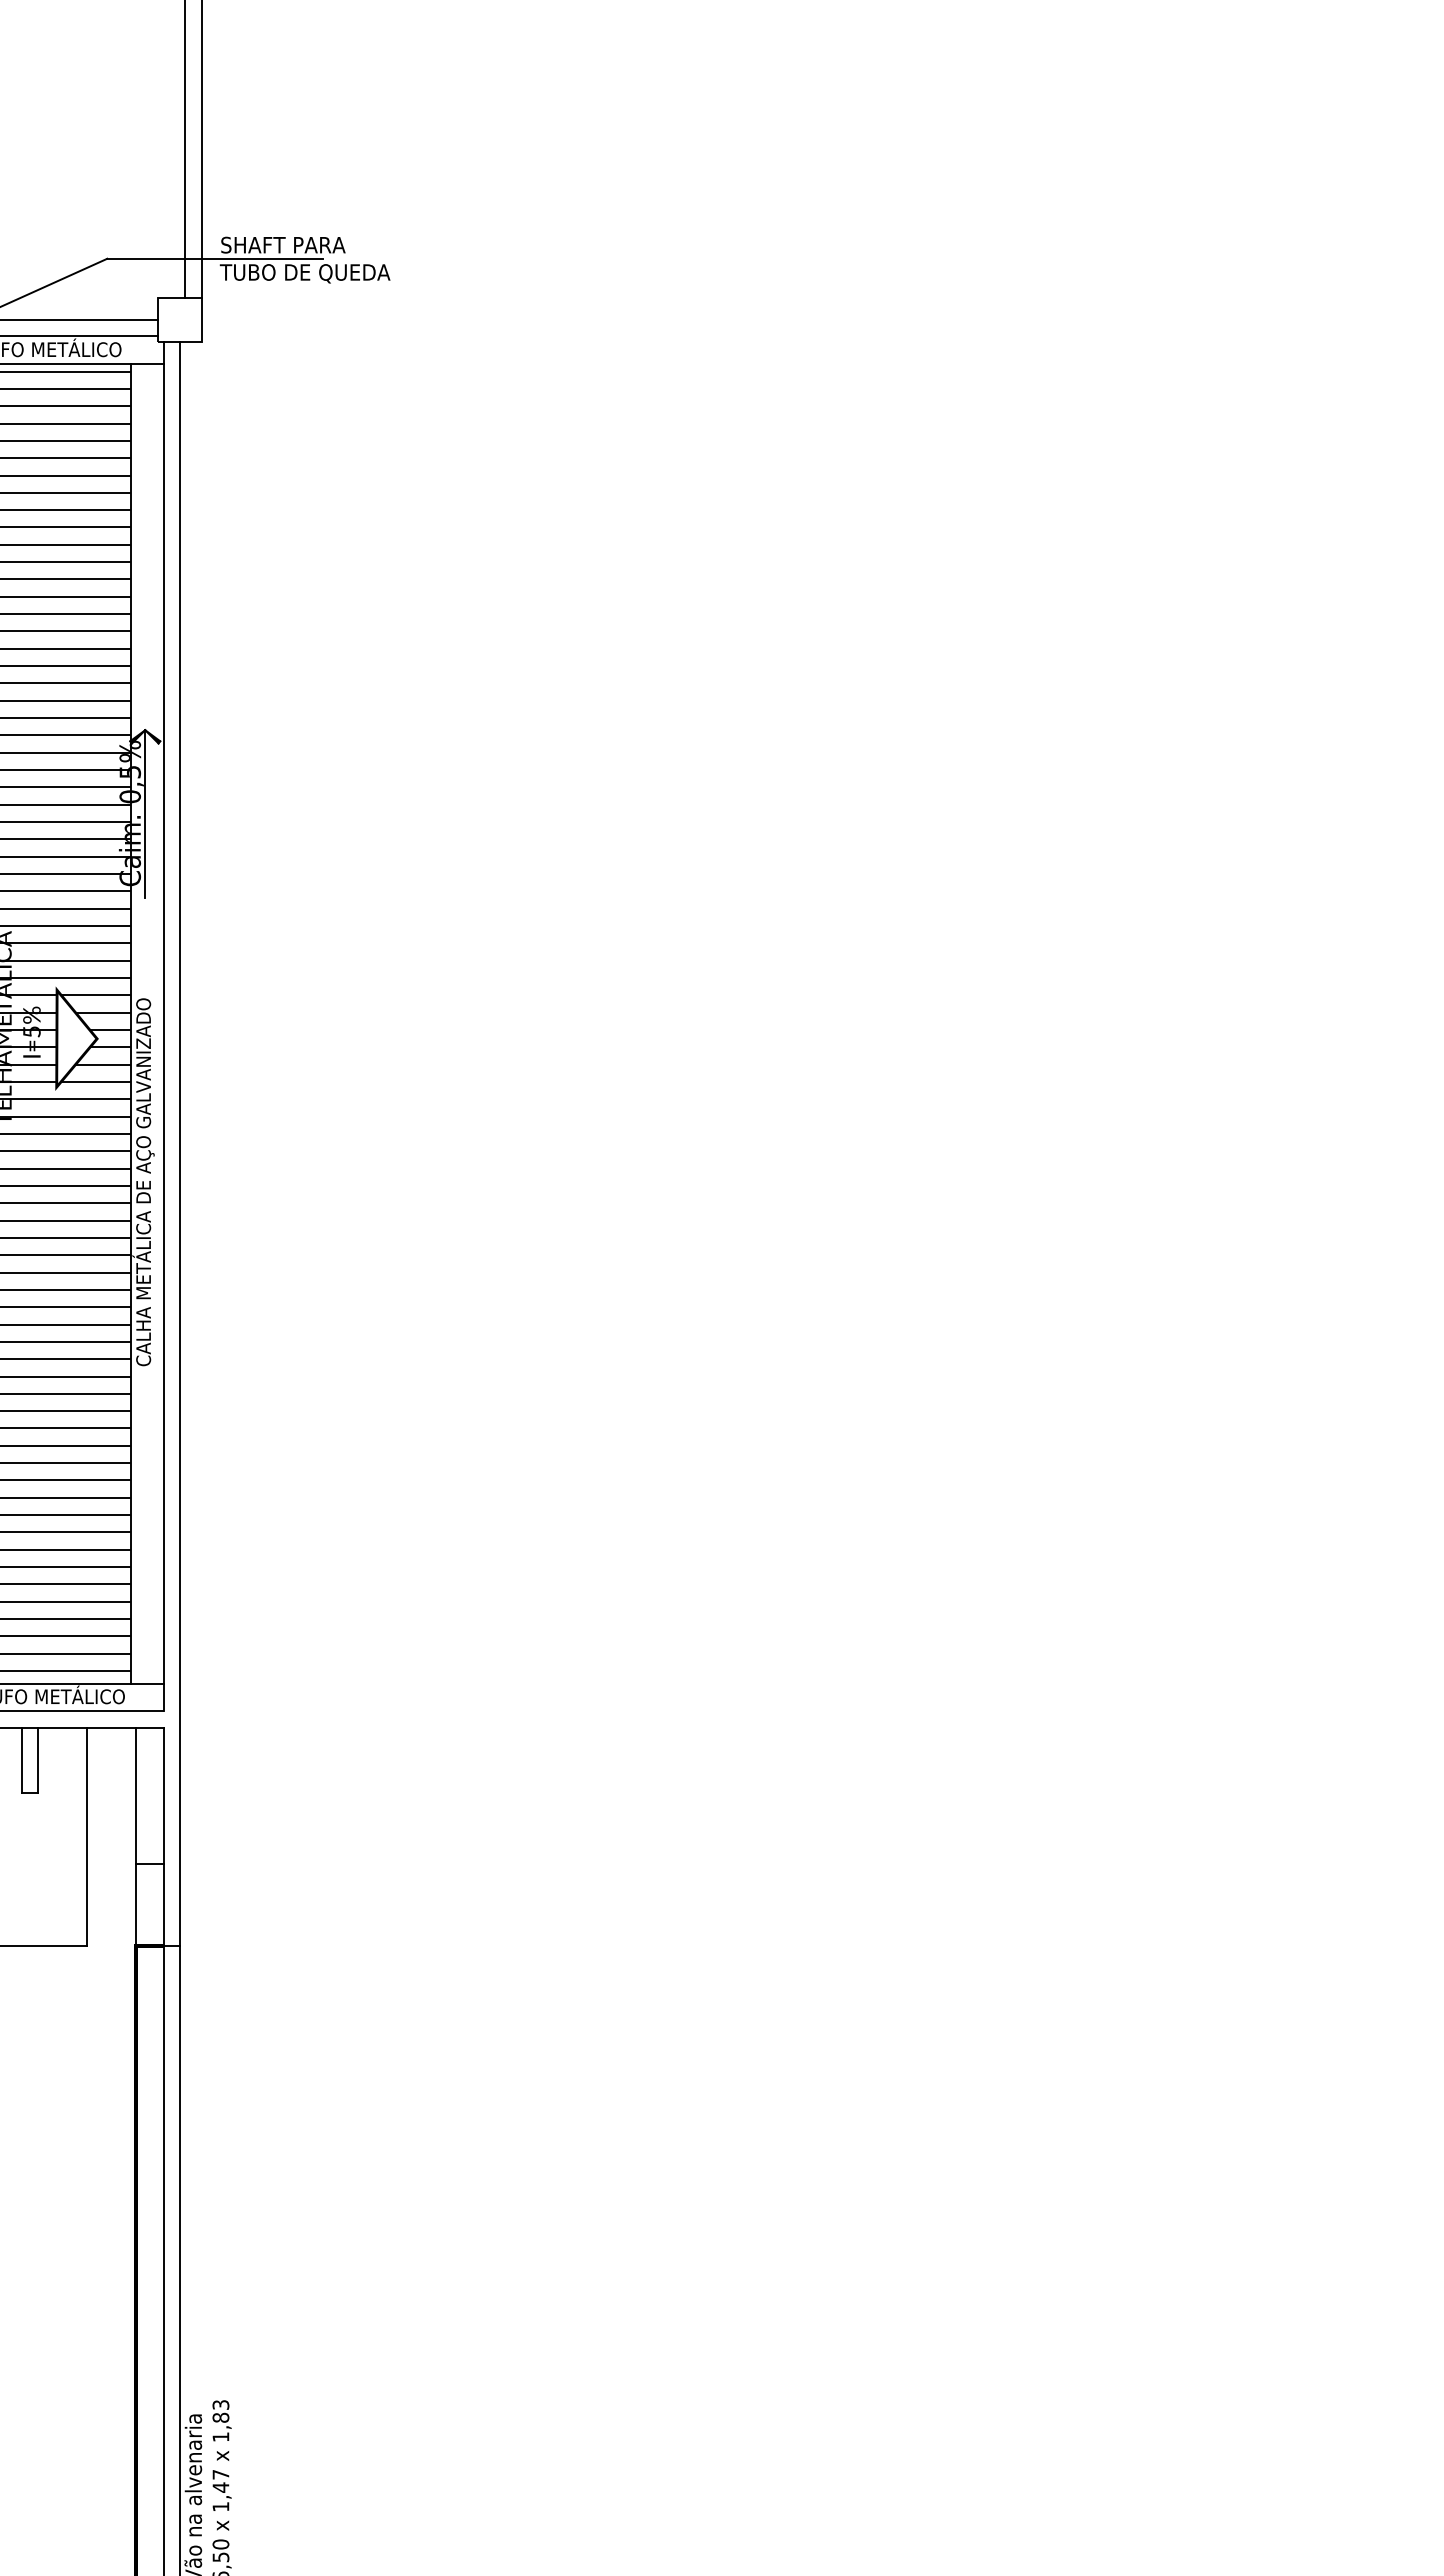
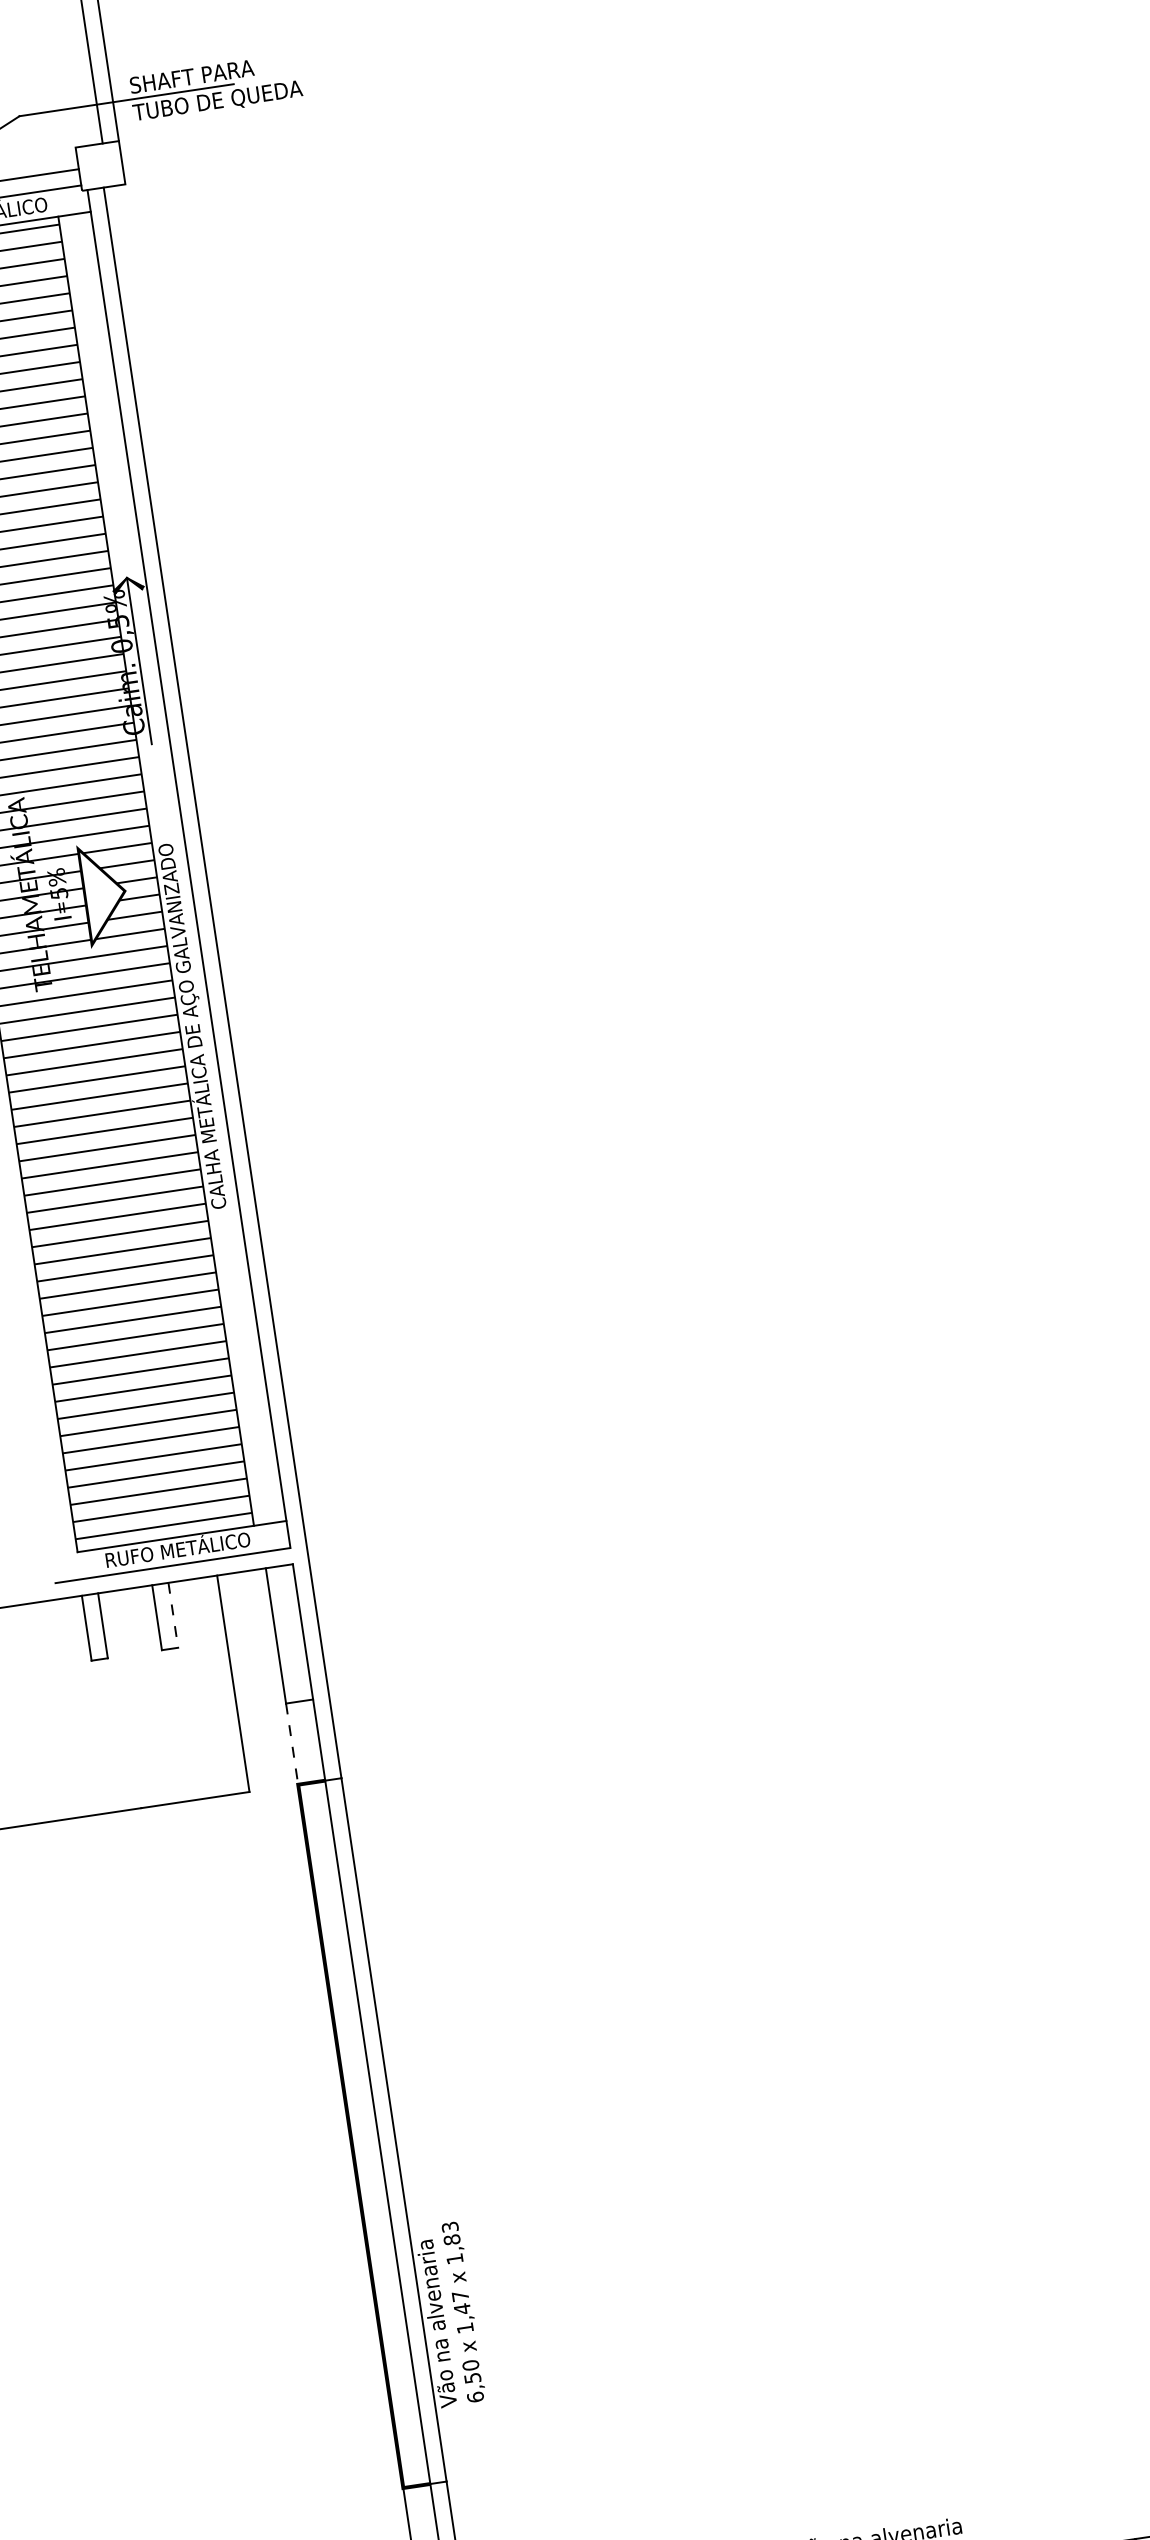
line: (38, 1760) -> (173, 1615), solid -> dashed
line: (136, 1905) -> (292, 1744), solid -> dashed

